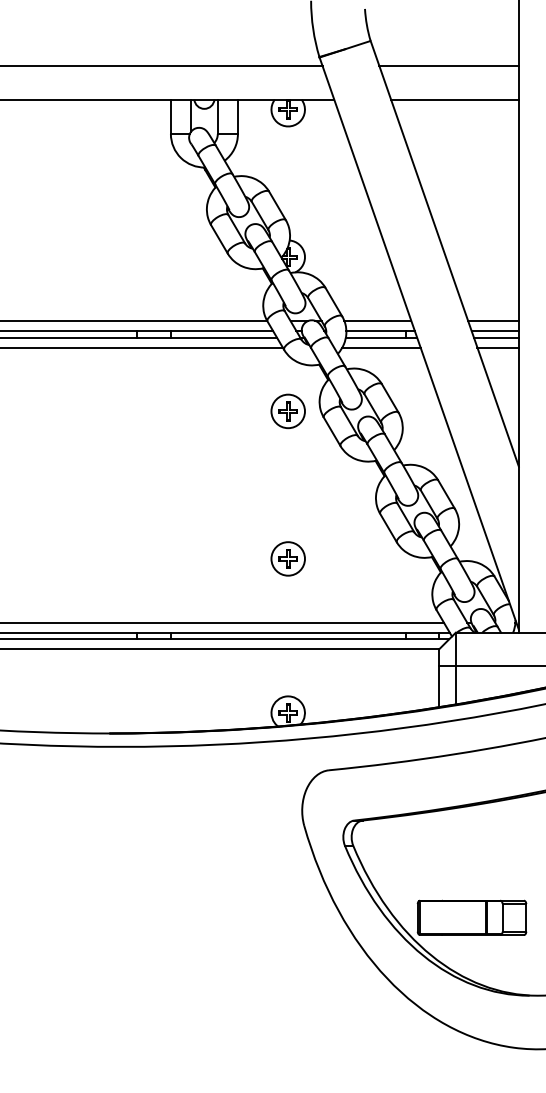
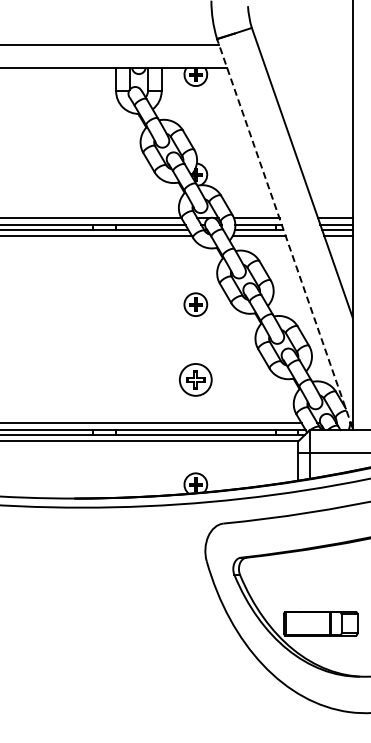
line: (448, 66) -> (304, 45), removed
line: (454, 99) -> (308, 67), removed
line: (418, 343) -> (284, 233), solid -> dashed
part: (287, 411) -> (195, 304), moved
part: (287, 558) -> (195, 379), size x1.4

